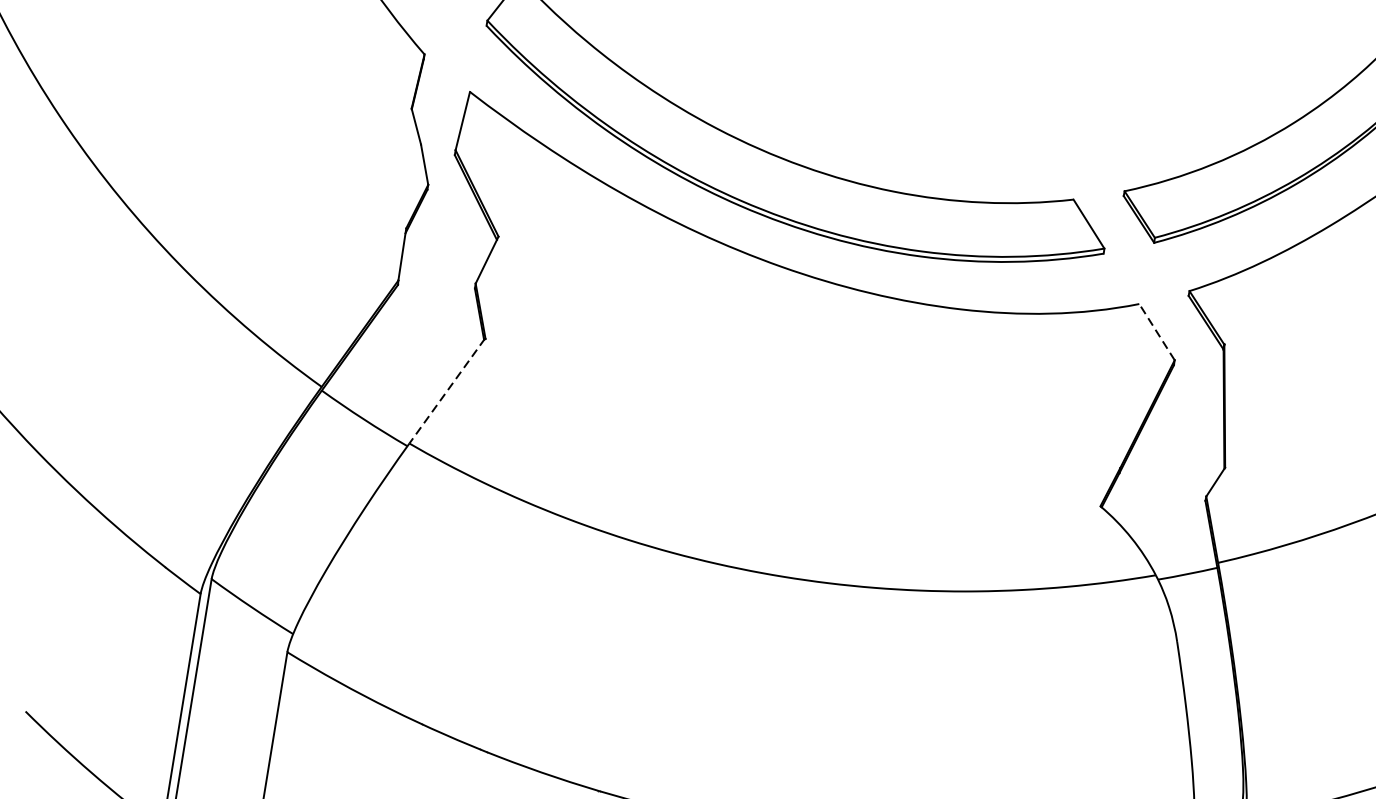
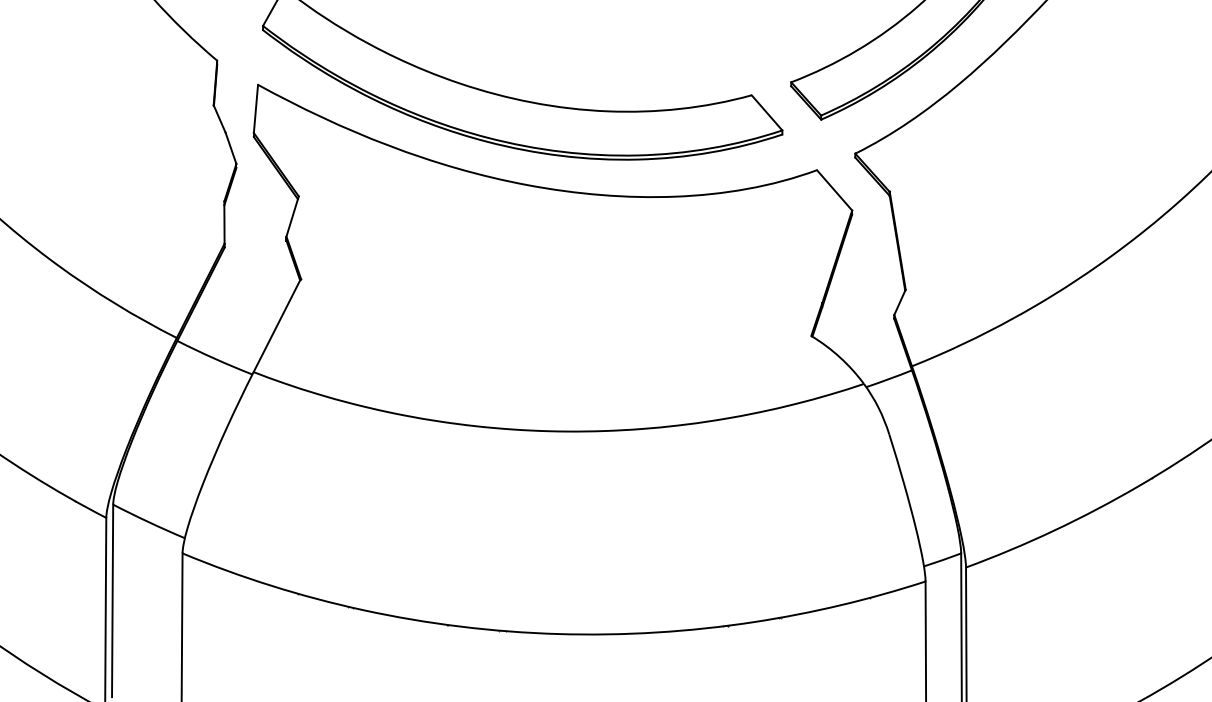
line: (1156, 332) -> (834, 190), dashed -> solid
line: (446, 391) -> (276, 326), dashed -> solid

